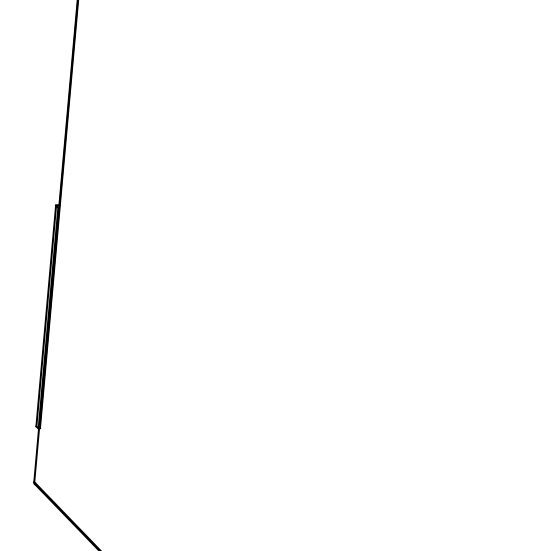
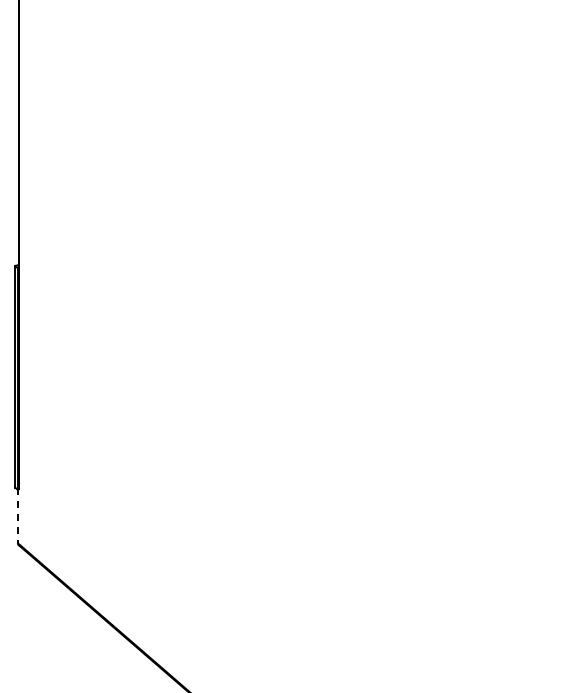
line: (37, 454) -> (18, 515), solid -> dashed

